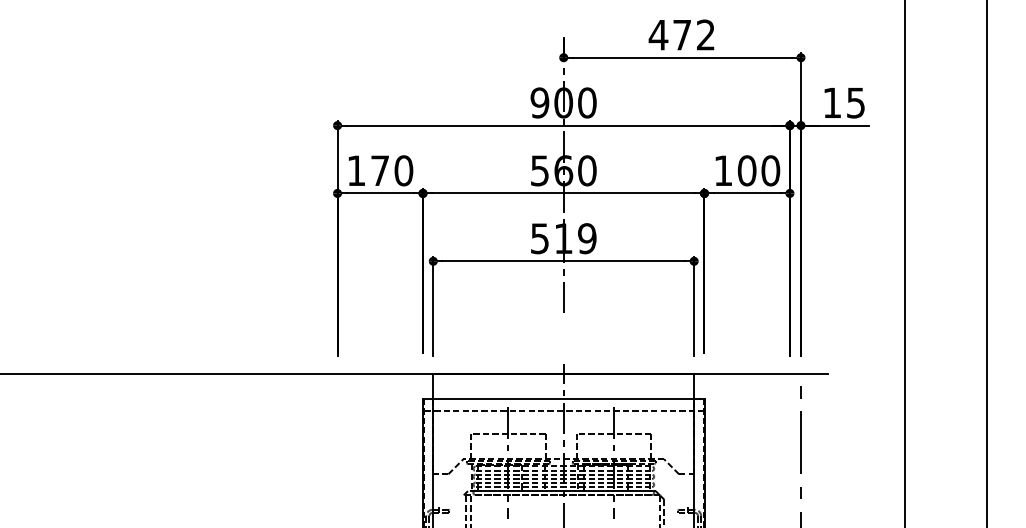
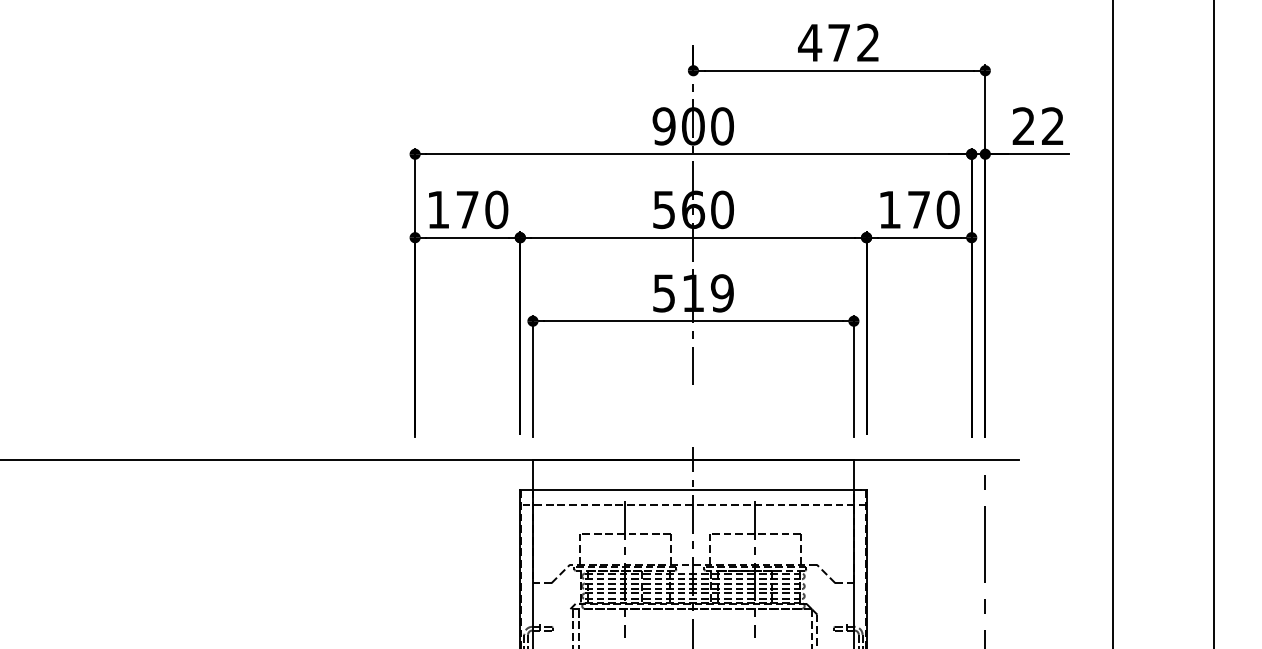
text: (843, 103) -> (1037, 126), 15 -> 22
text: (746, 170) -> (918, 209), 100 -> 170

